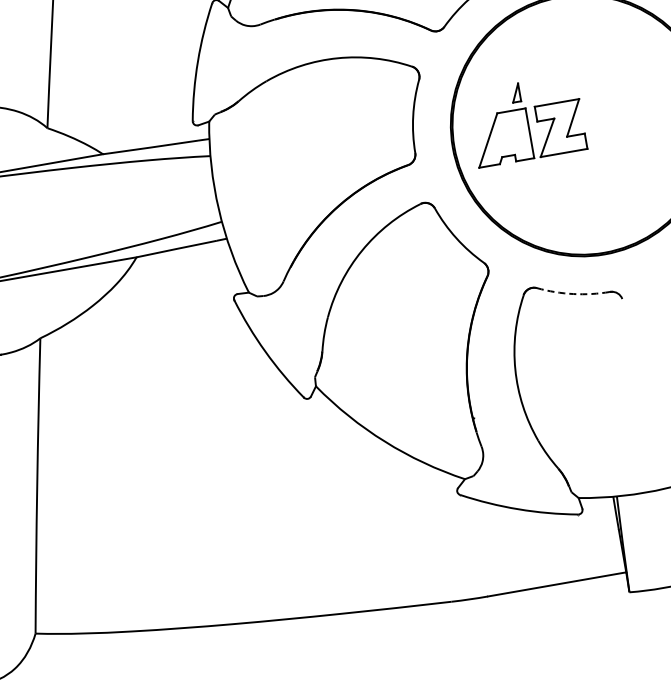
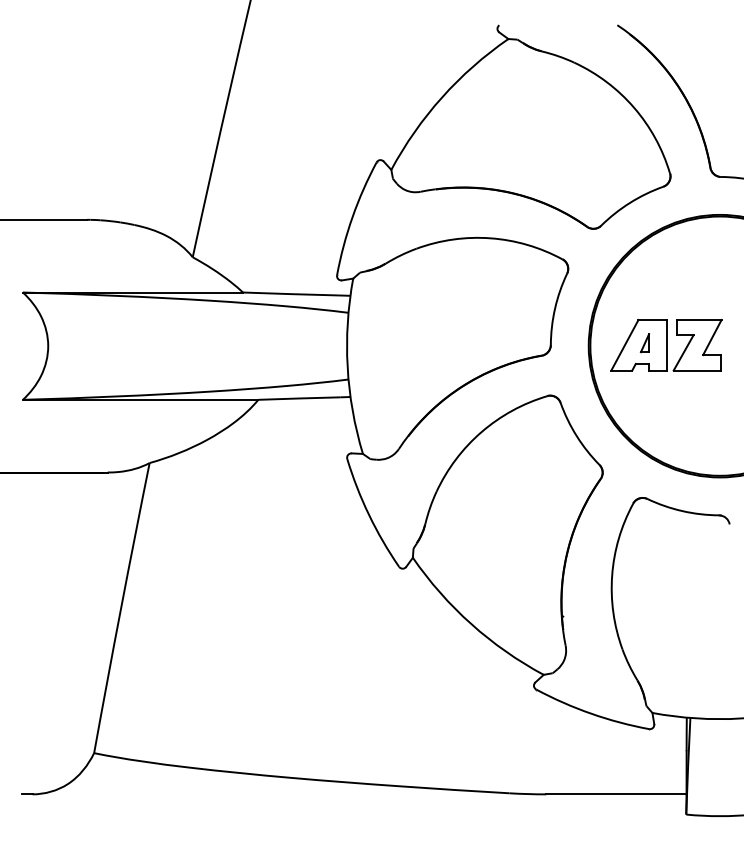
part: (515, 93) -> (644, 343), moved
arc: (573, 294) -> (682, 511), dashed -> solid

